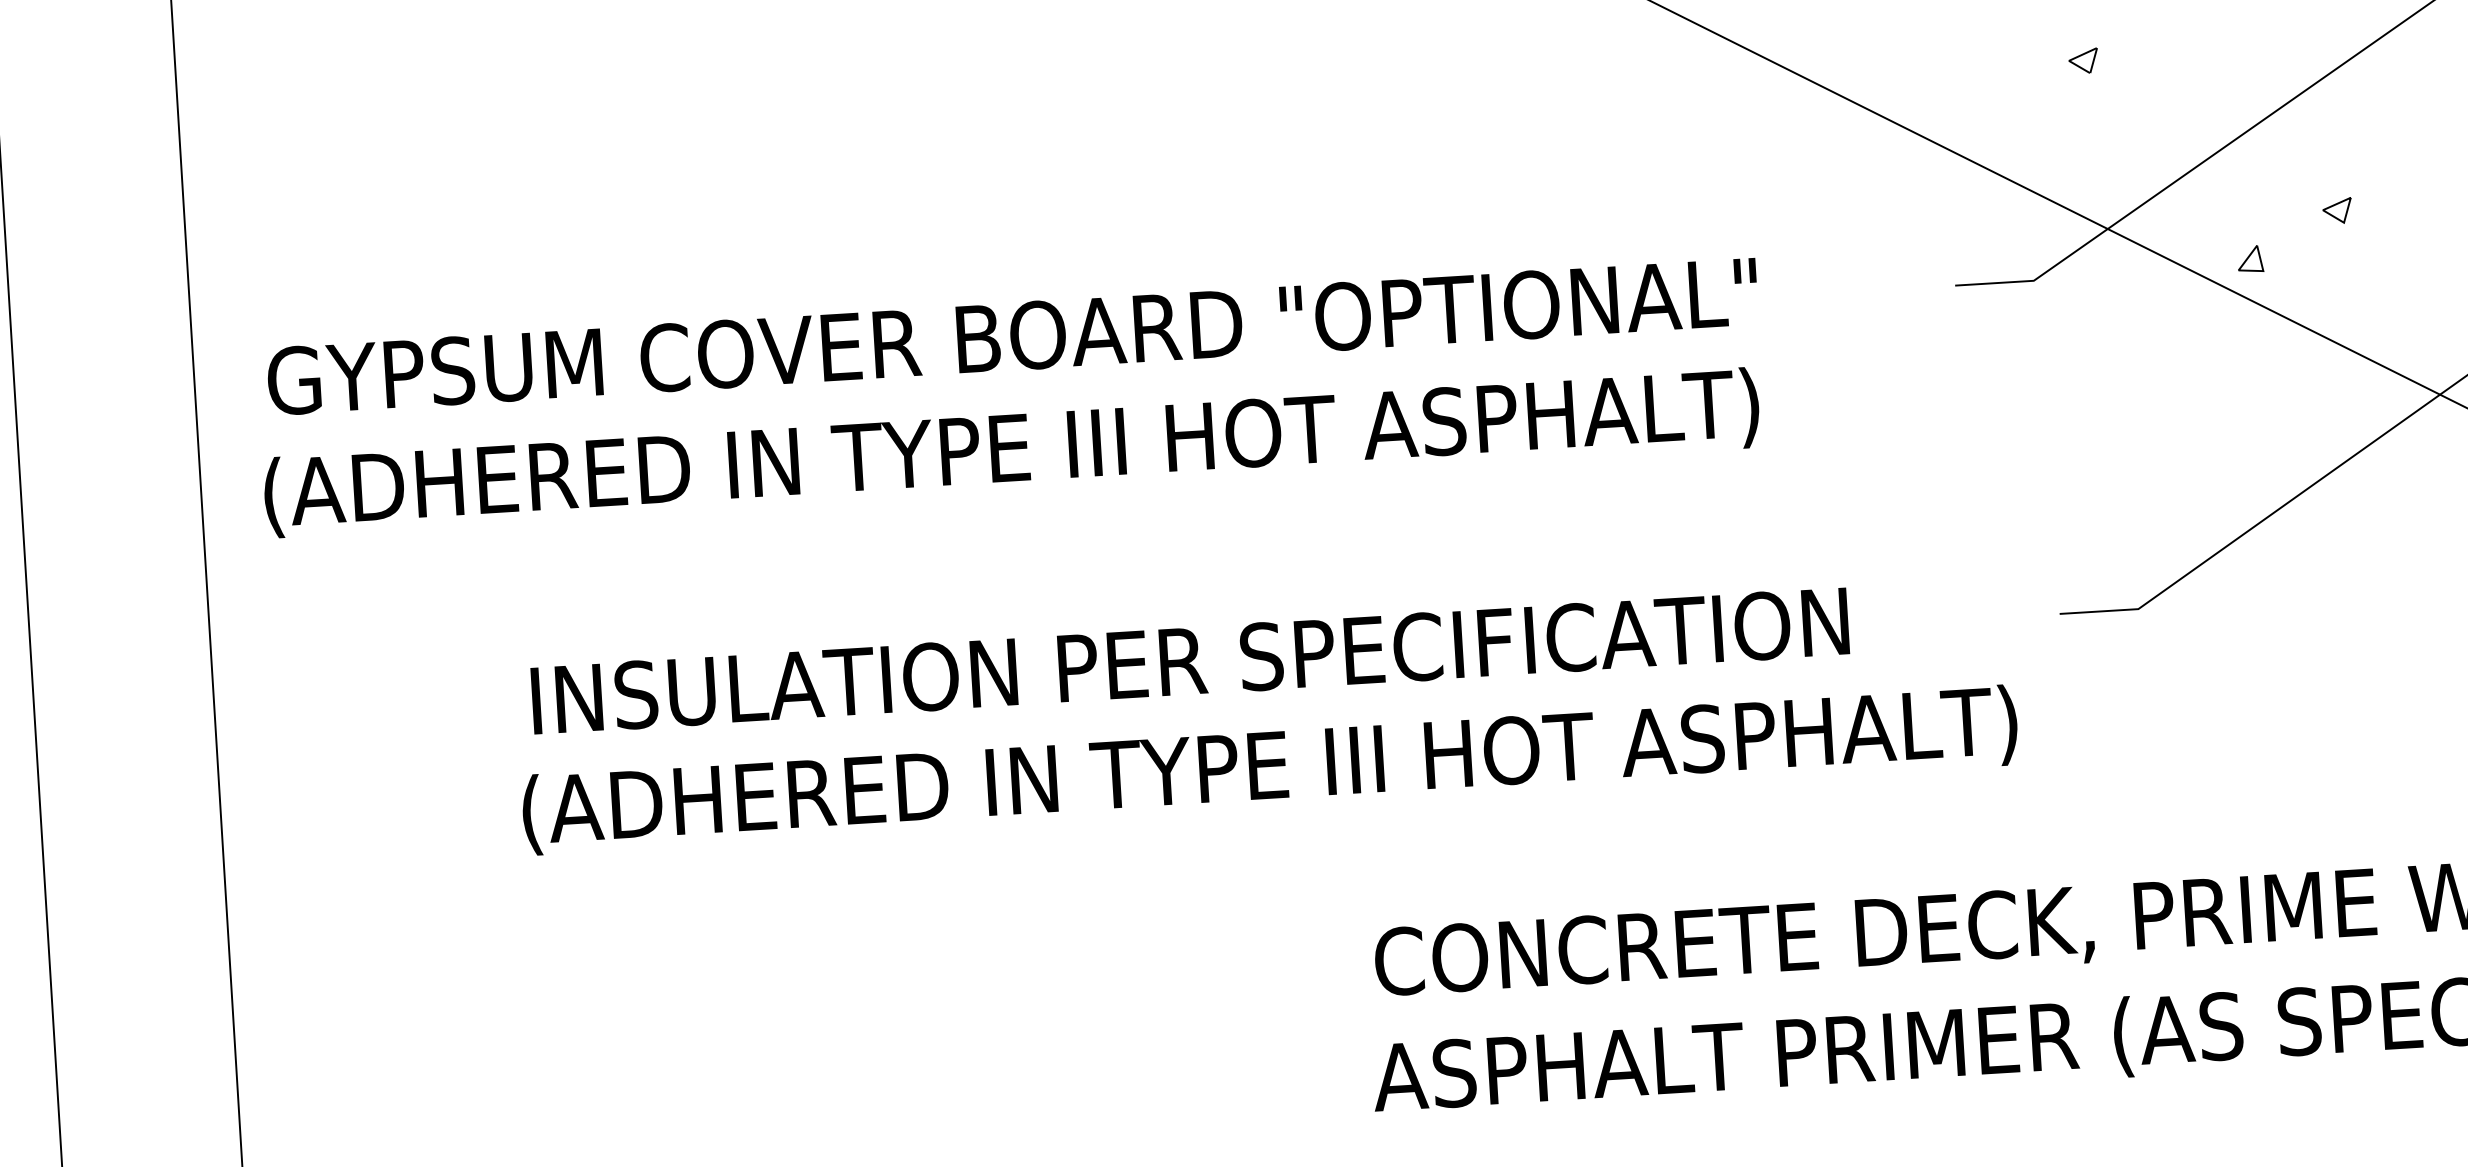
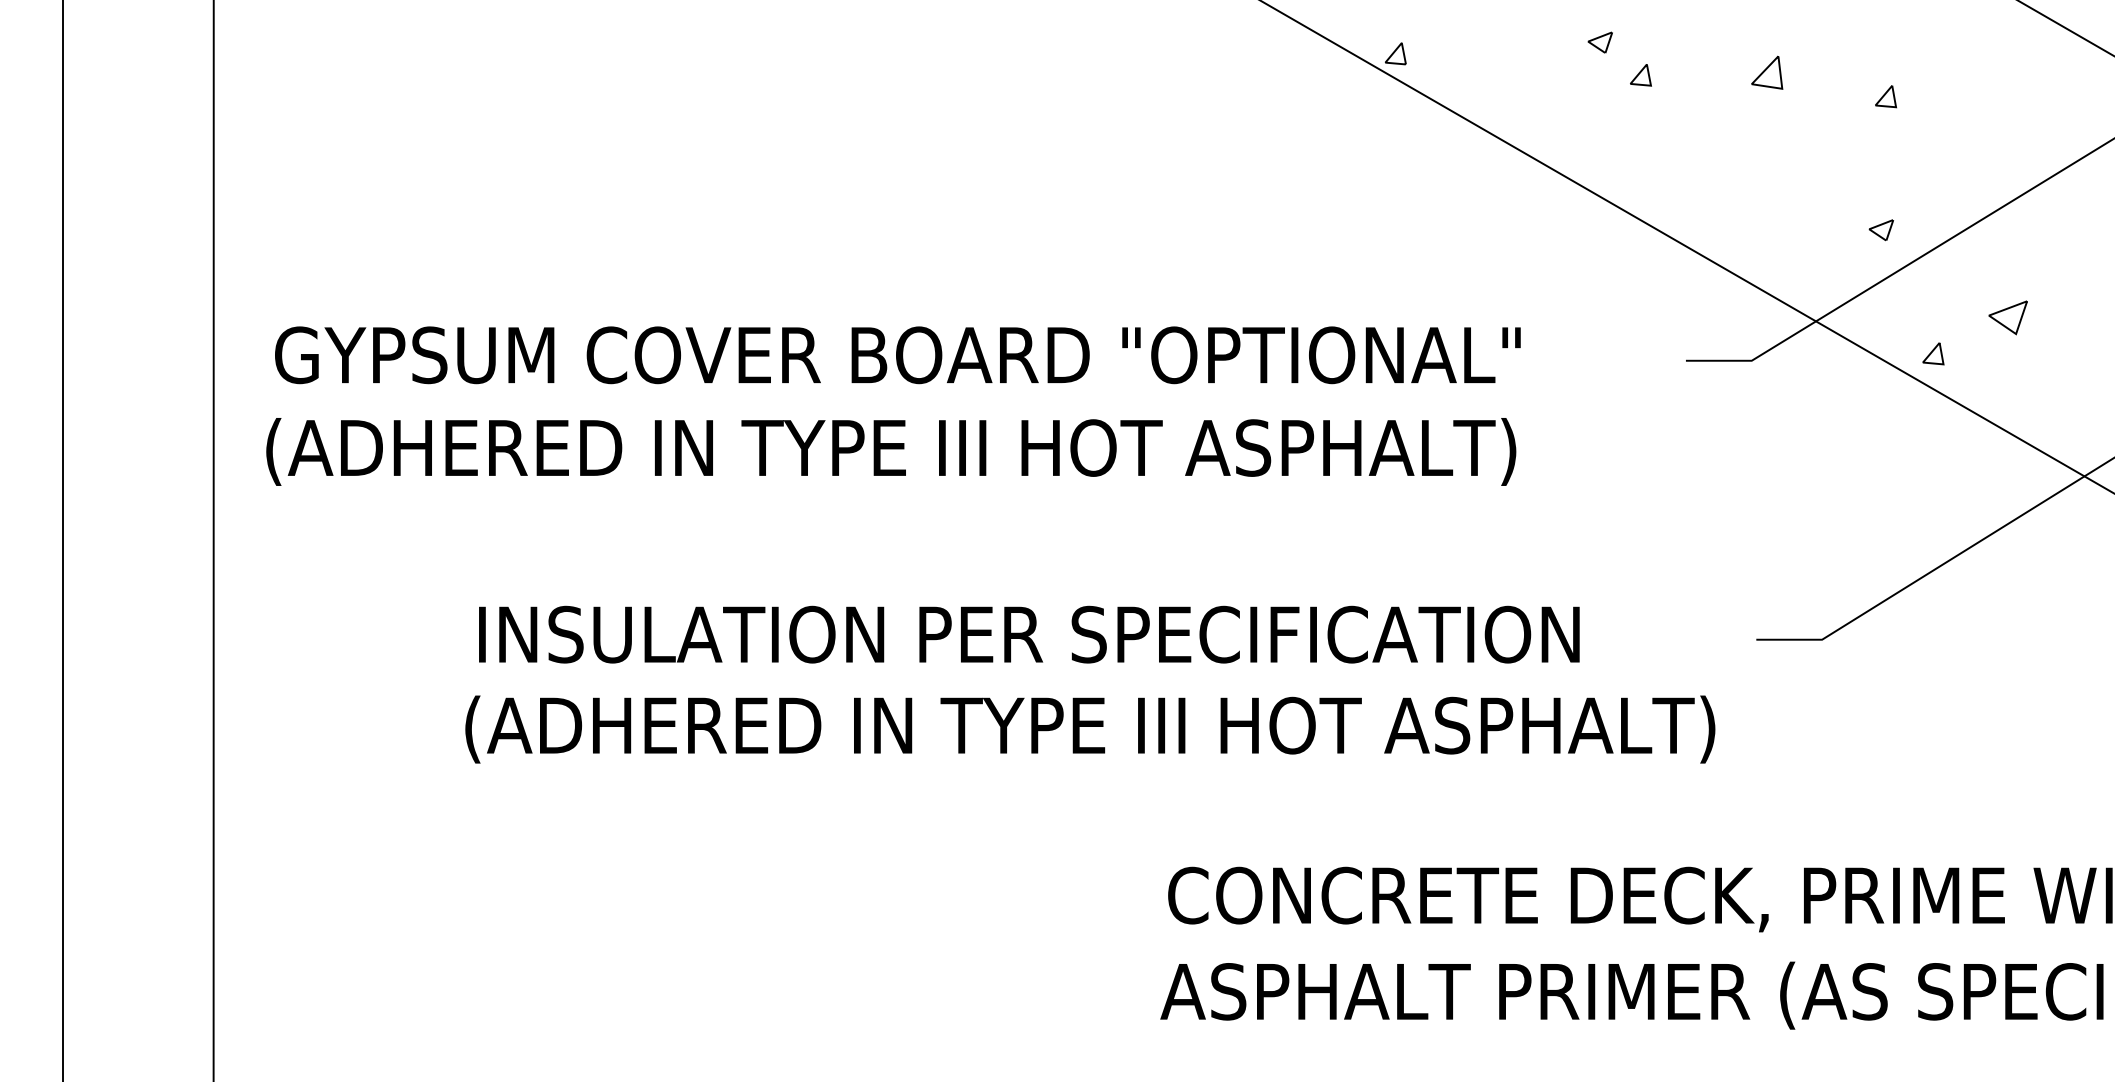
part: (2082, 61) -> (1880, 230), moved
part: (2337, 211) -> (2008, 318), size x1.6

